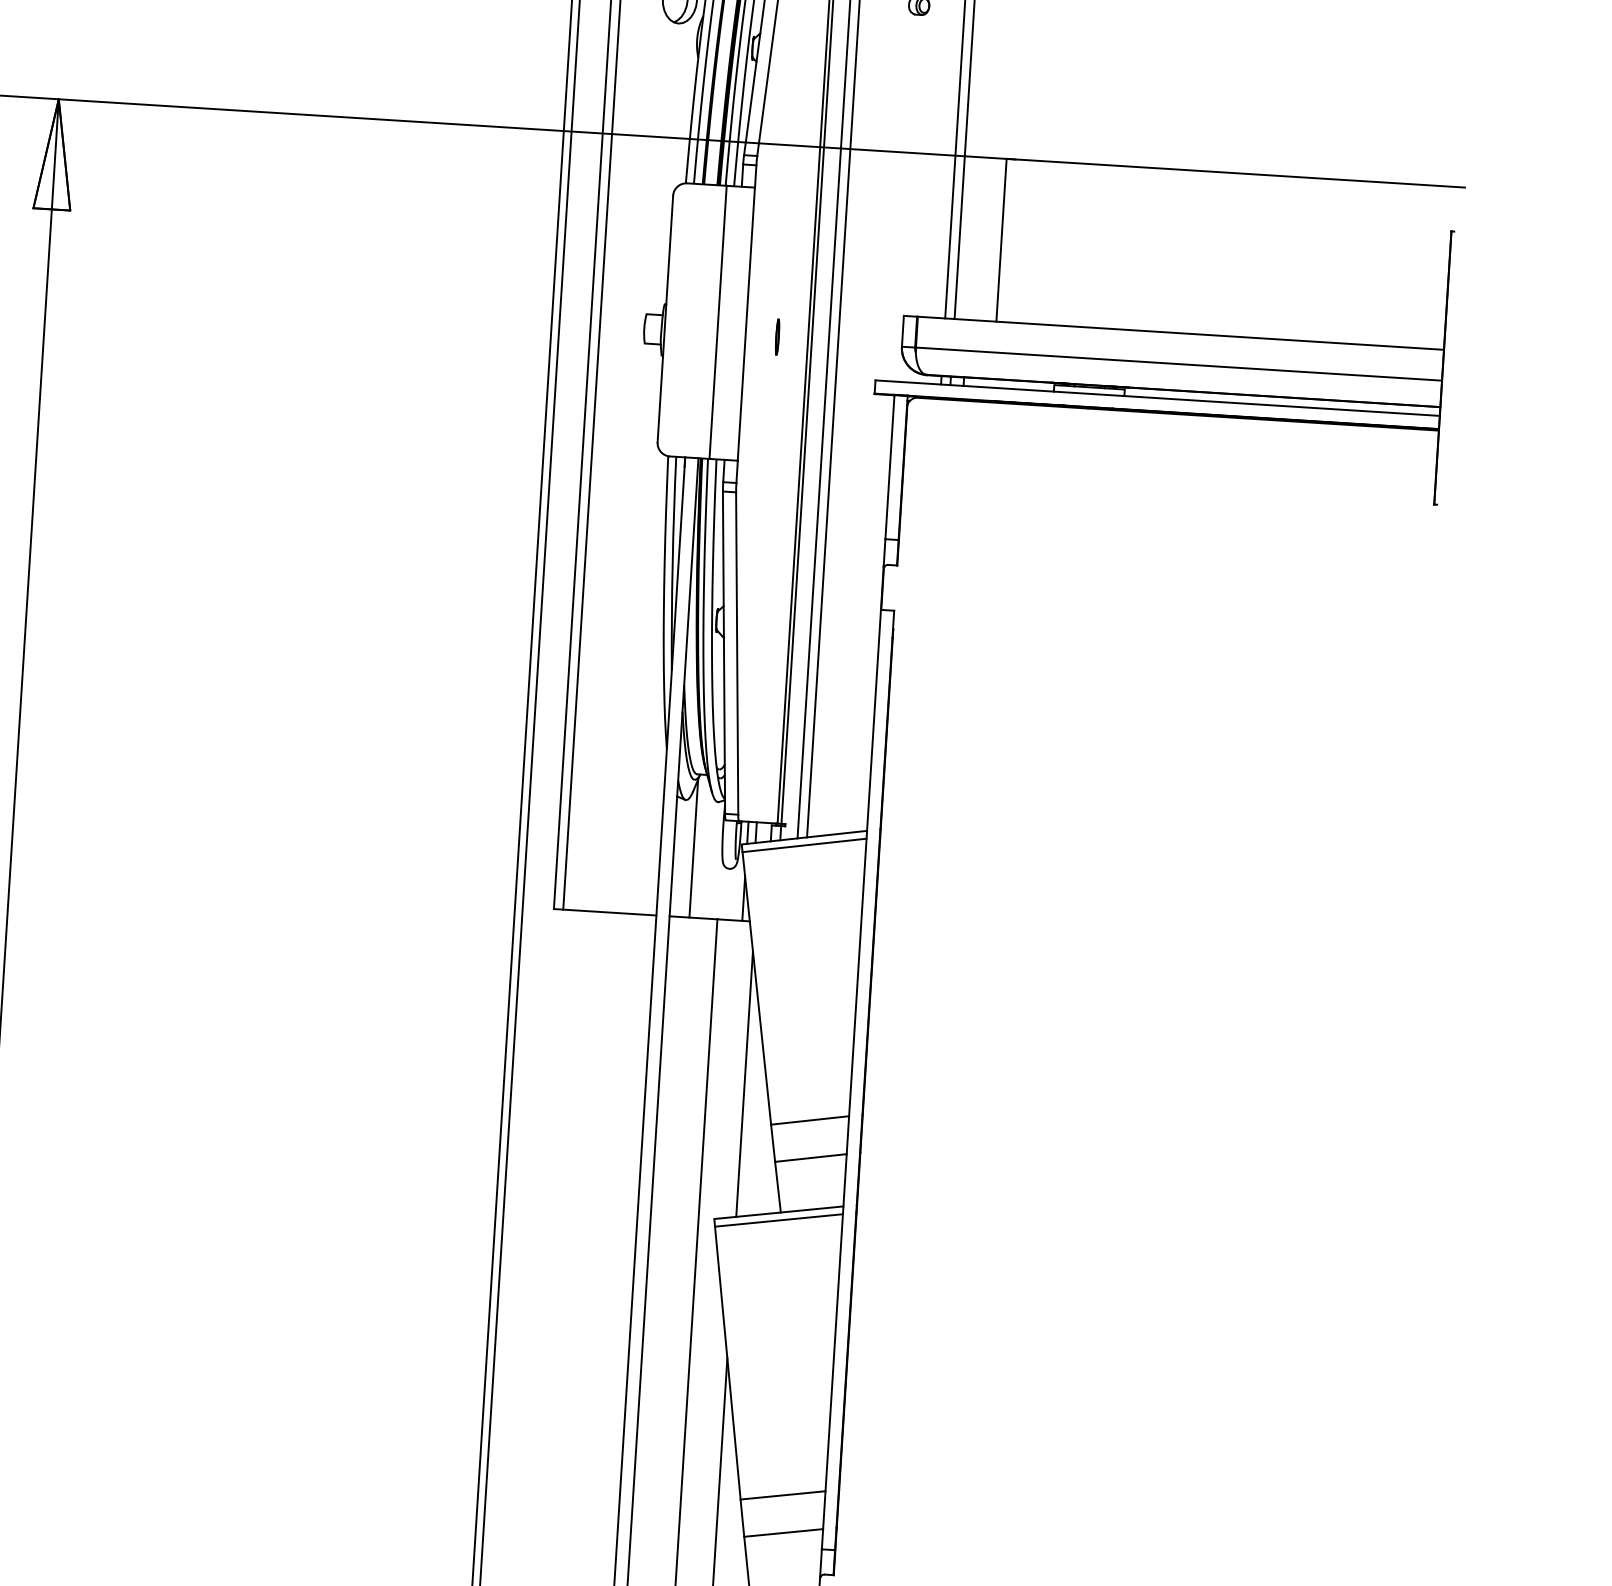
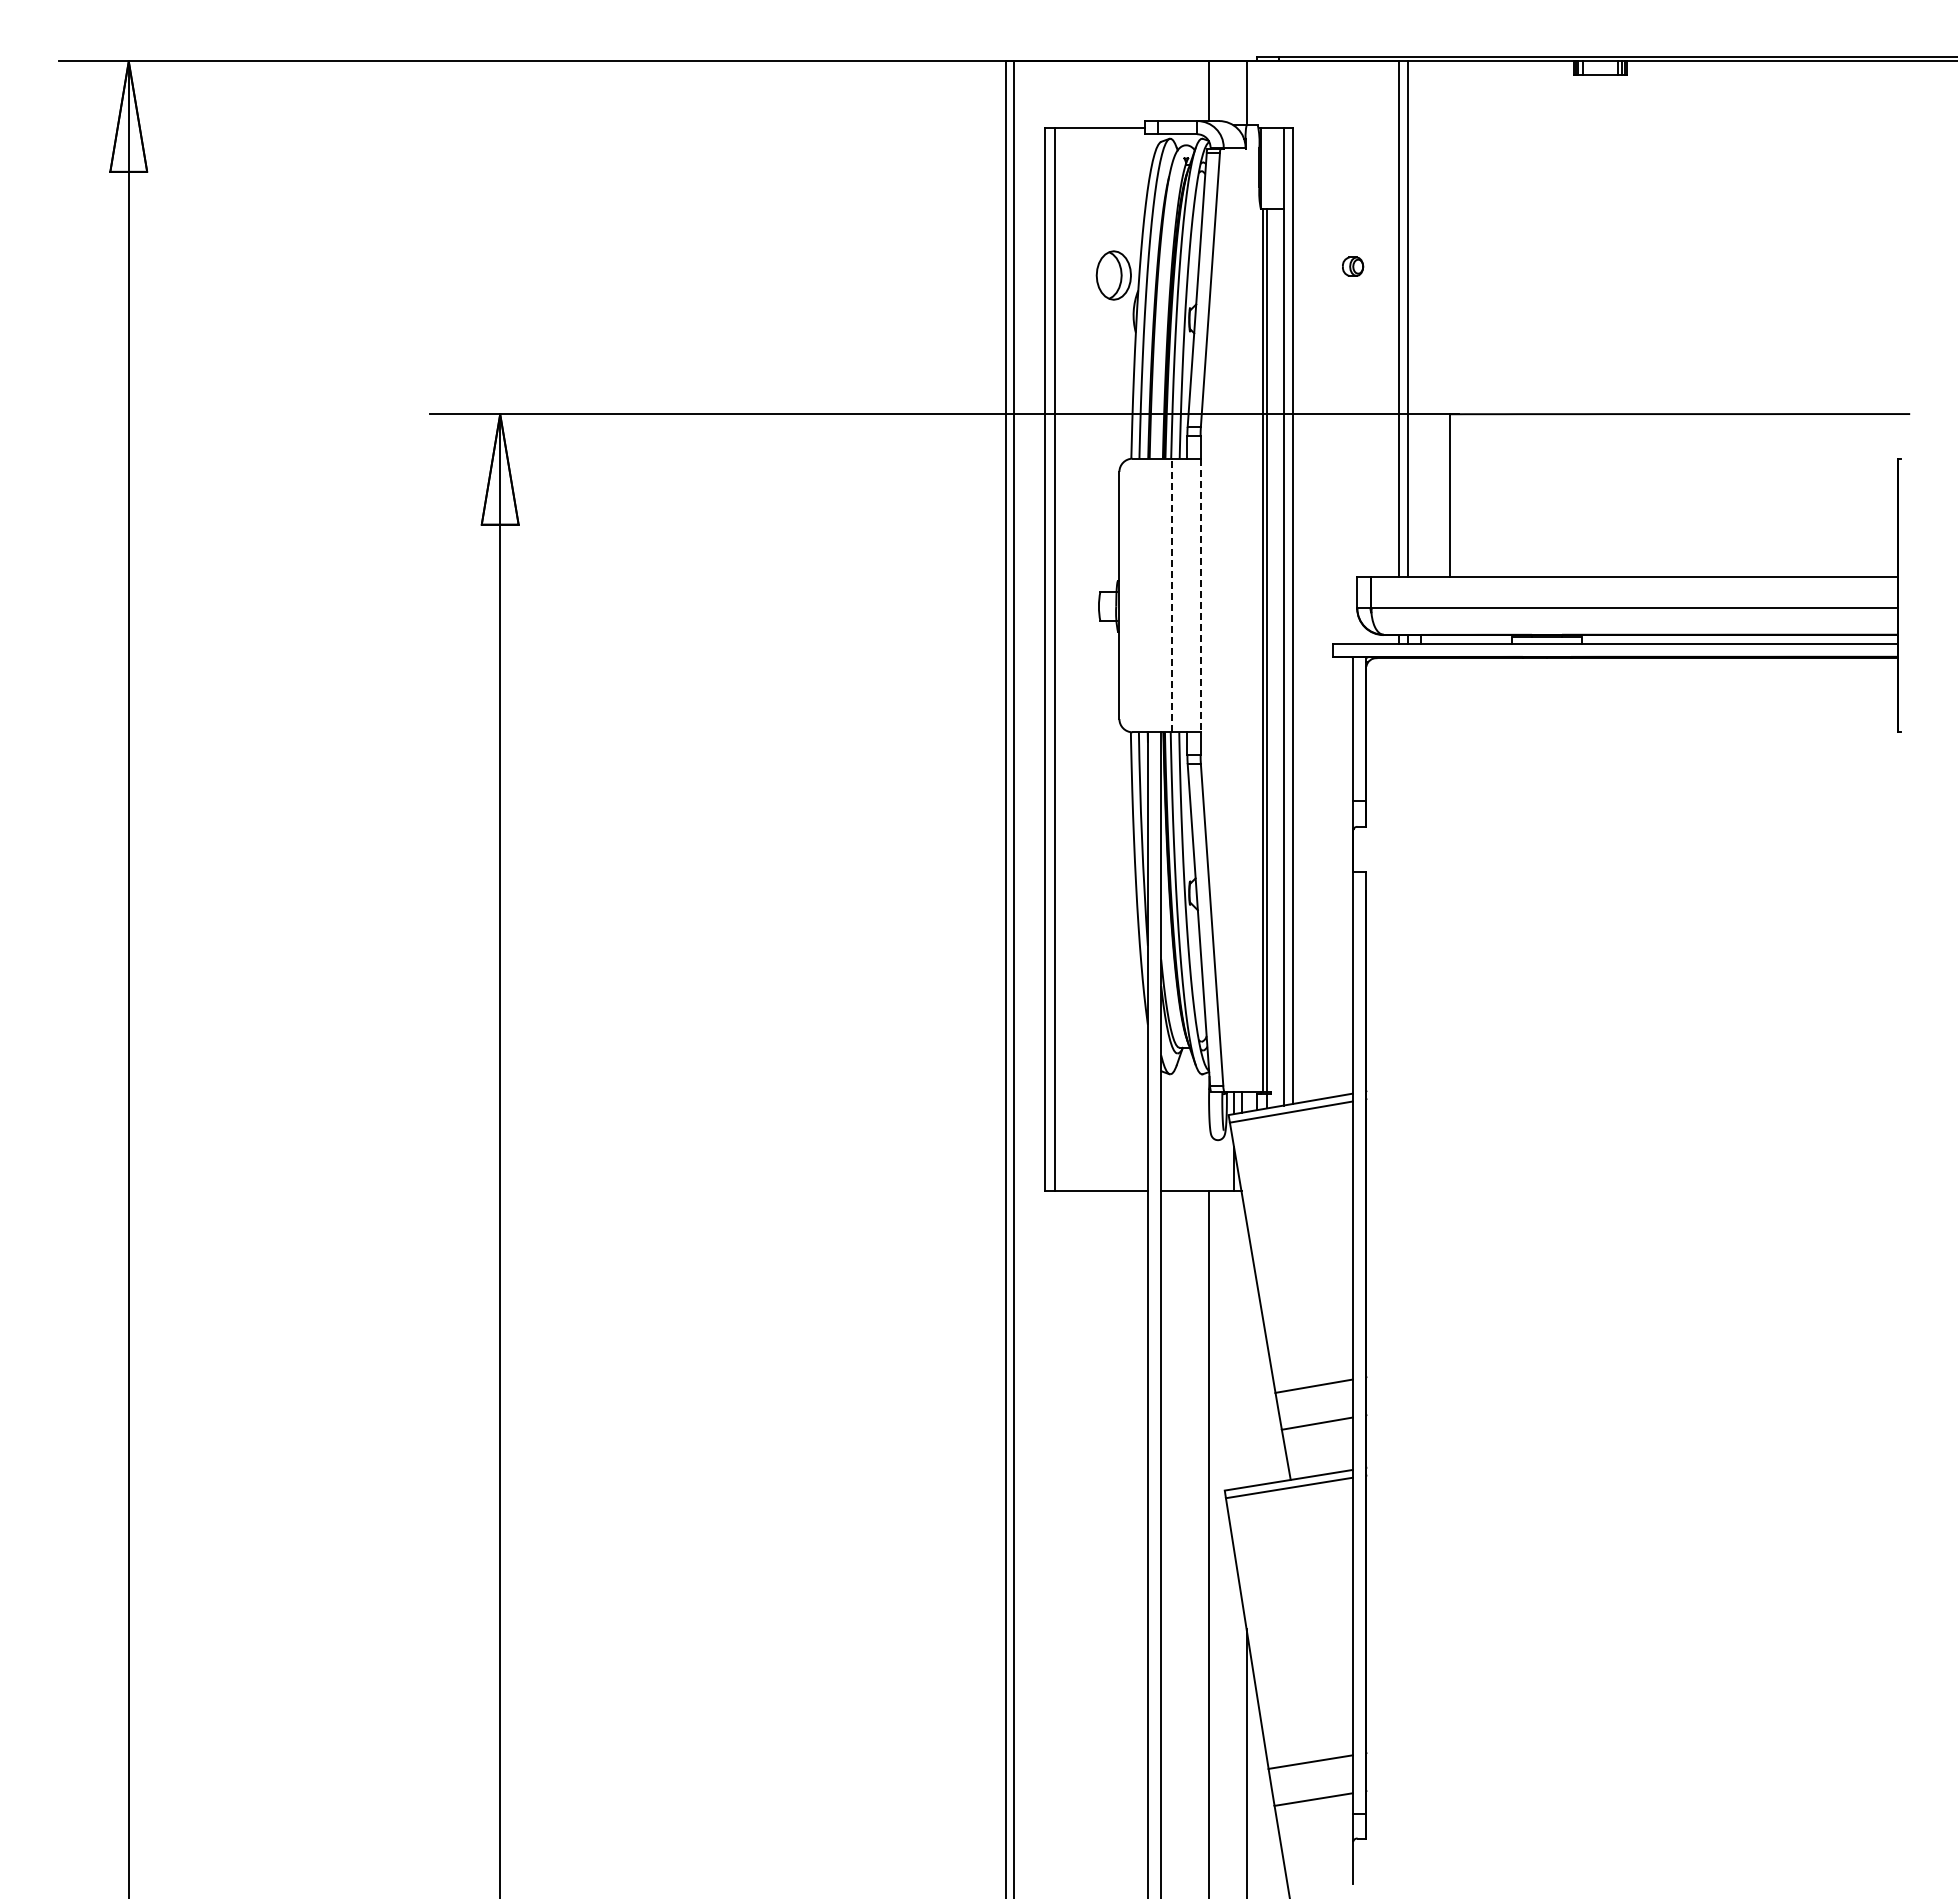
line: (718, 322) -> (1172, 595), solid -> dashed
line: (746, 324) -> (1200, 595), solid -> dashed
line: (777, 337) -> (1232, 606), removed
line: (694, 848) -> (1181, 1122), removed
line: (744, 1083) -> (1246, 1353), removed

